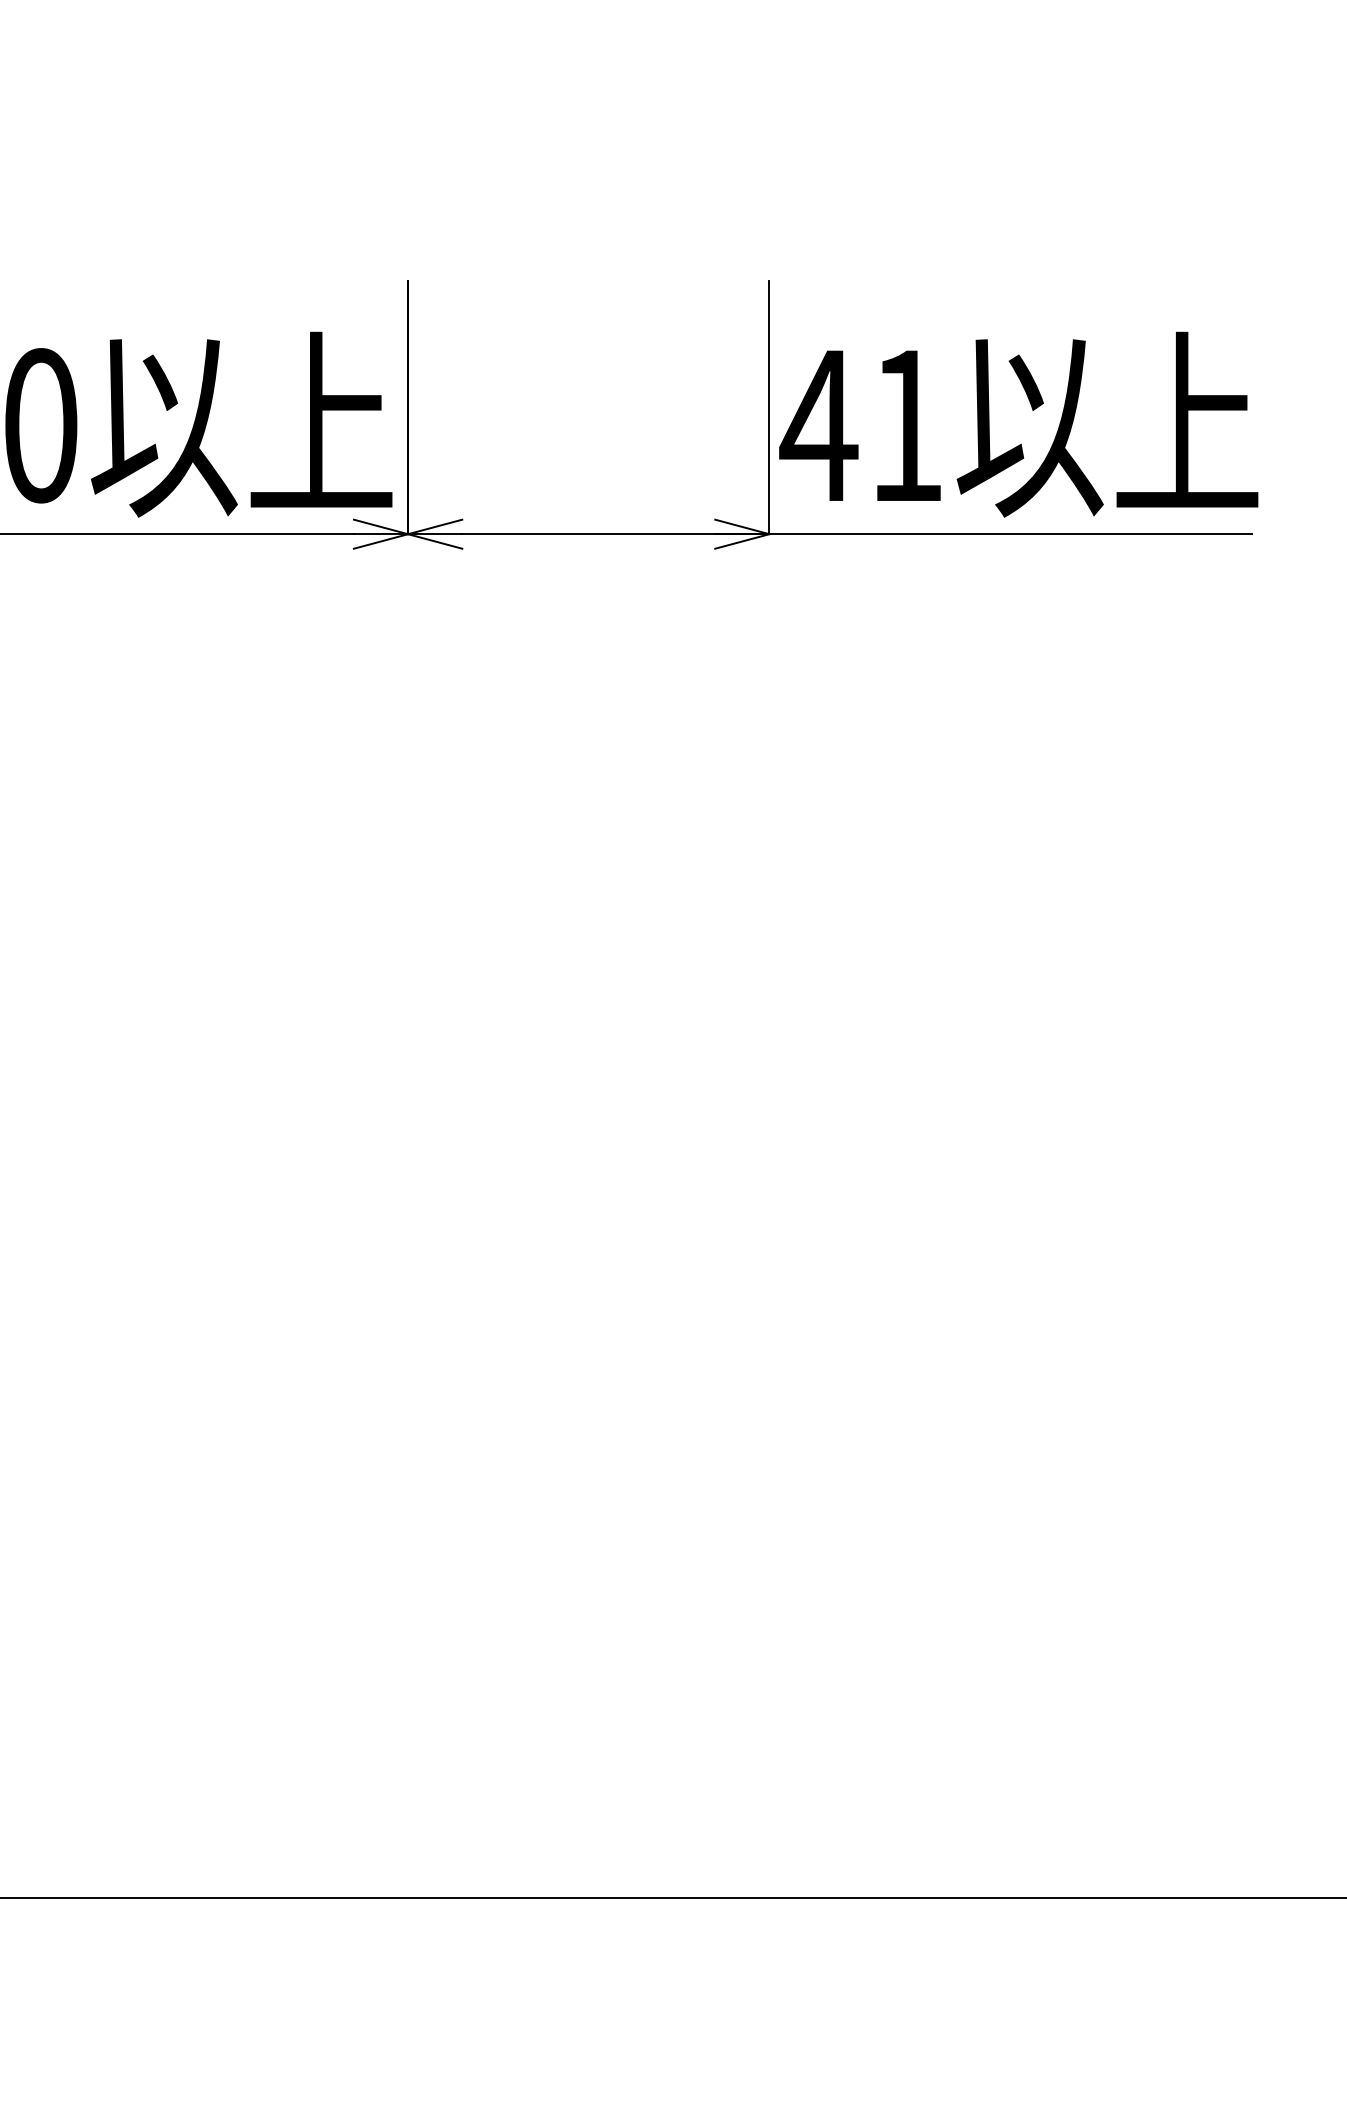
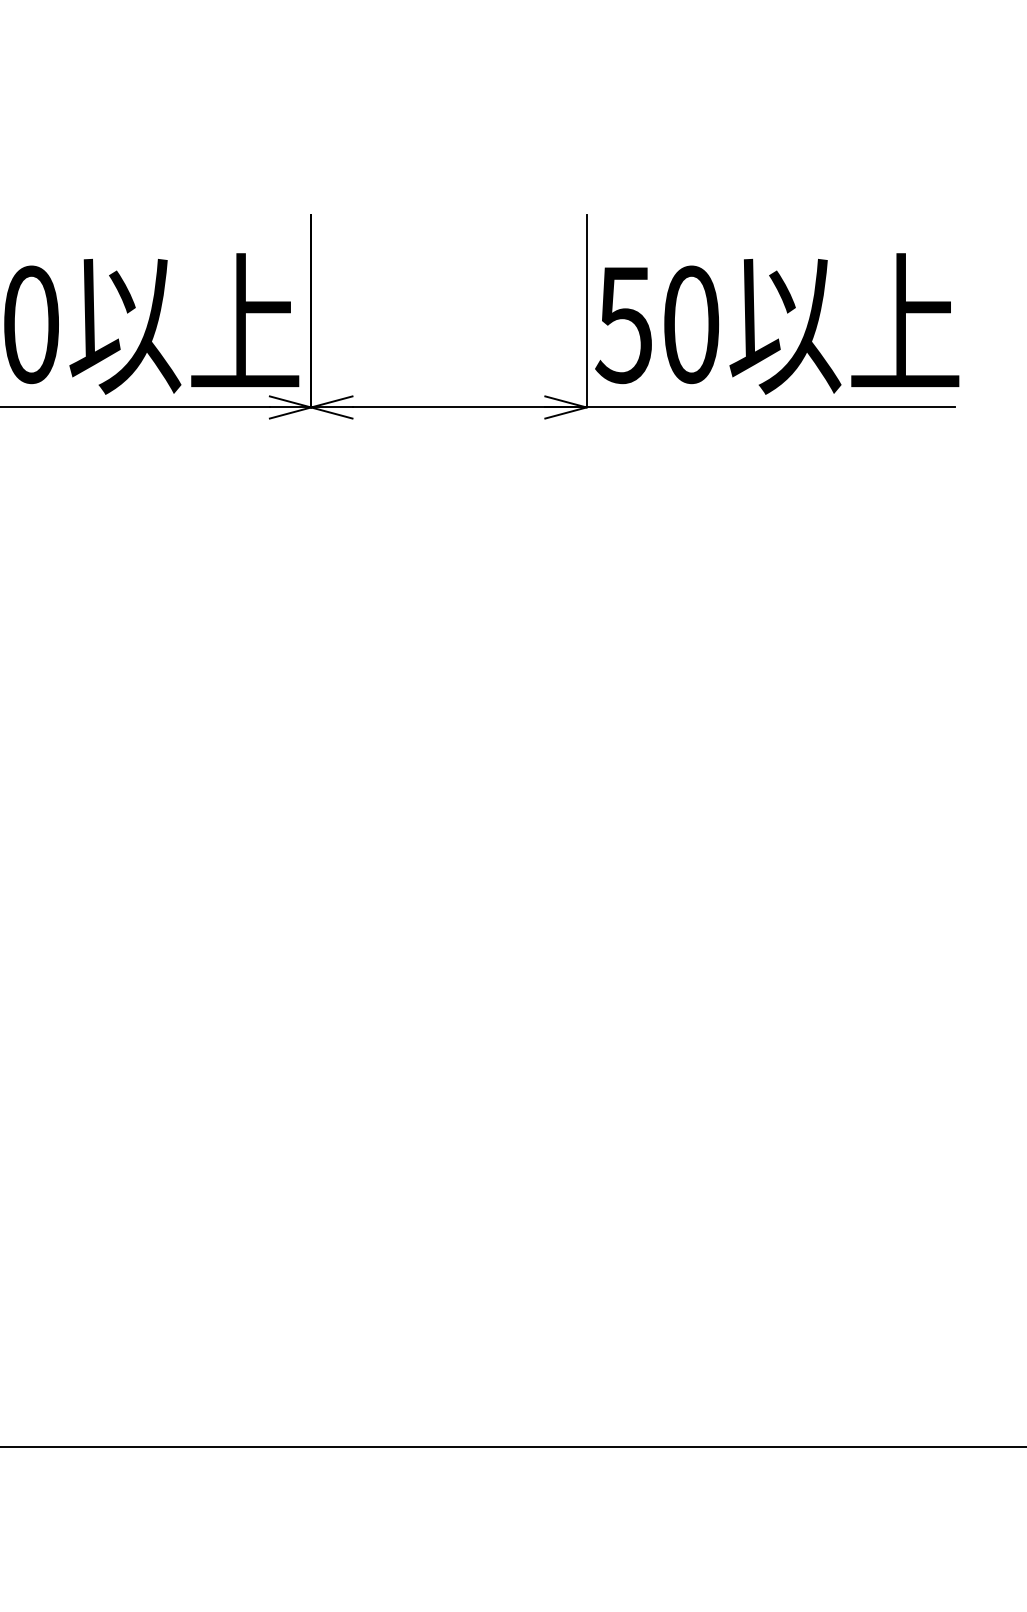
text: (861, 425) -> (656, 324), 41 -> 50

